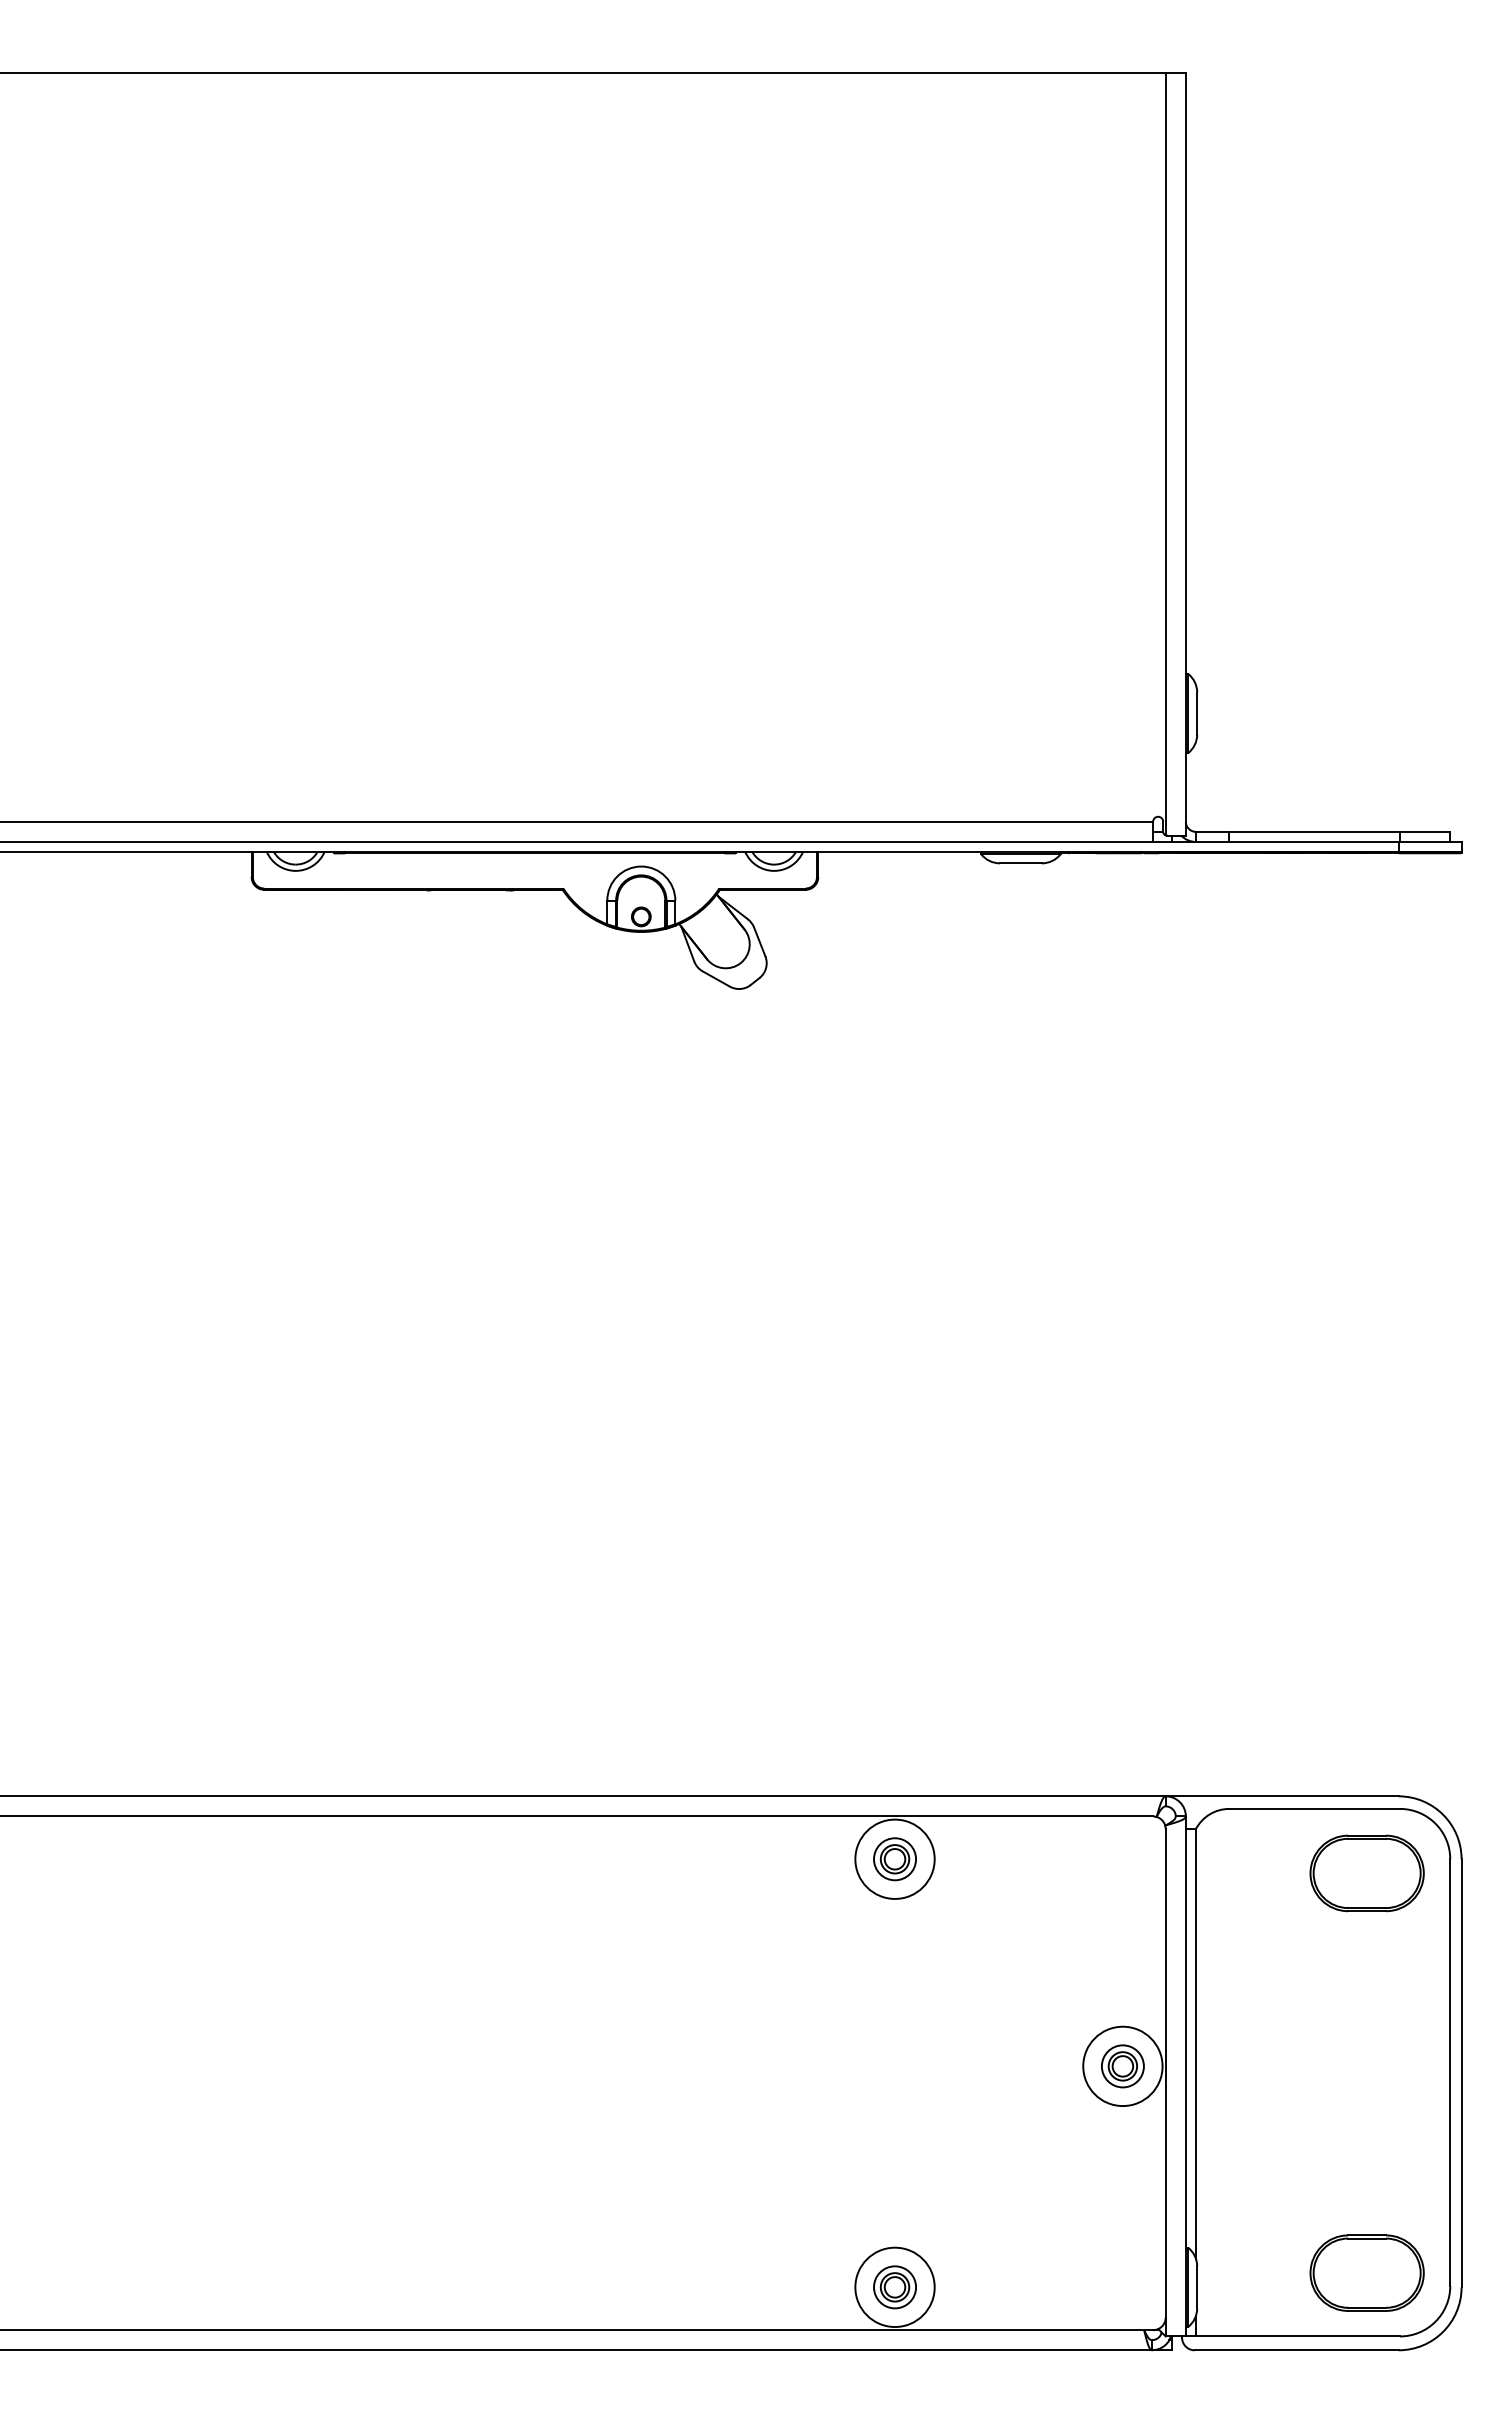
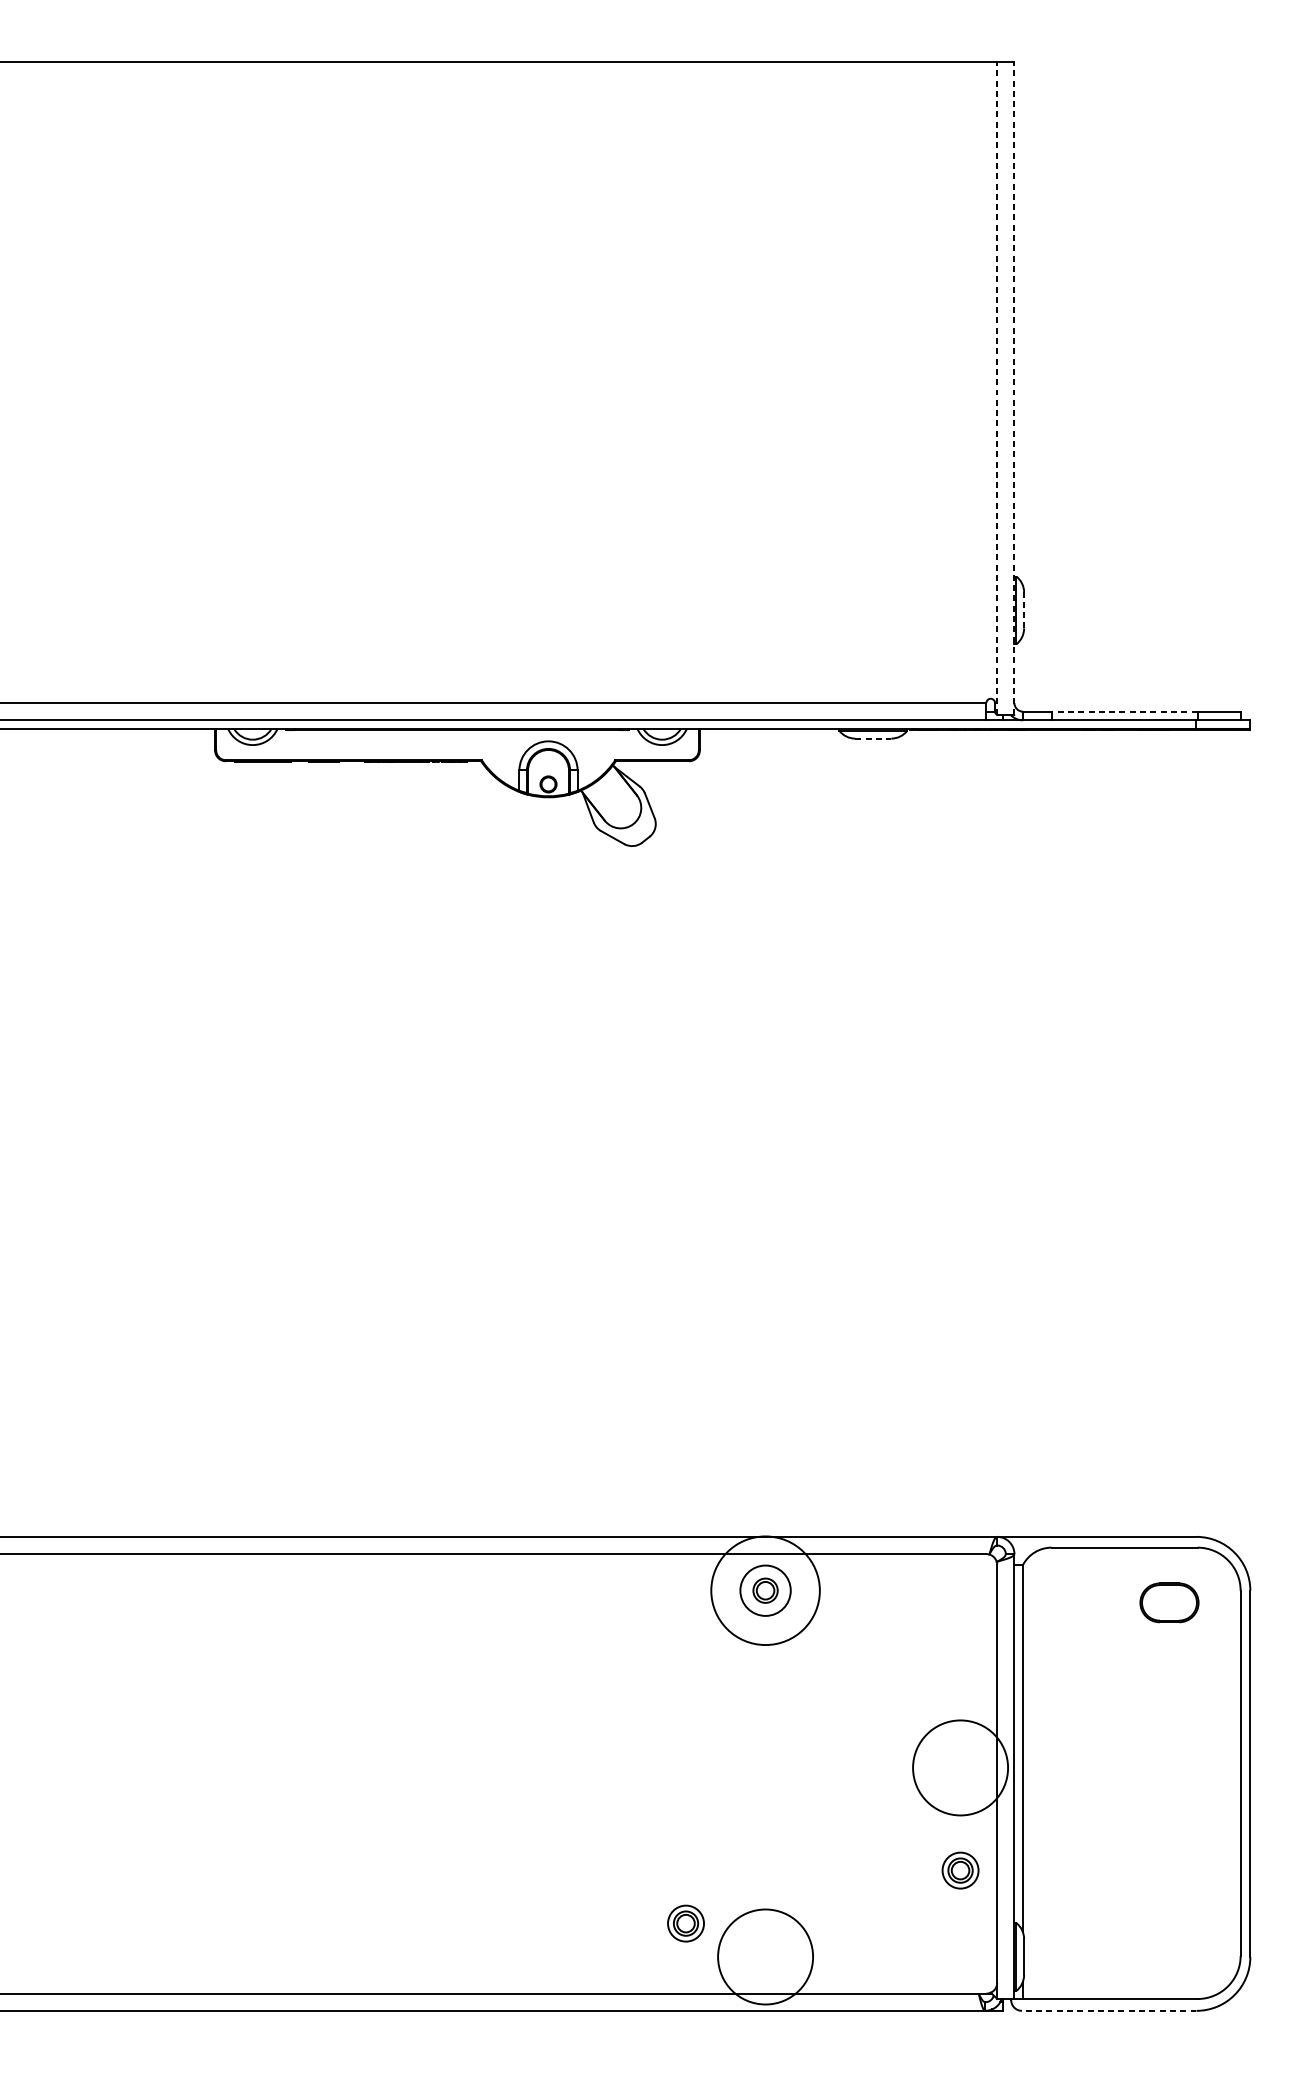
line: (1165, 453) -> (997, 387), solid -> dashed
line: (1185, 453) -> (1014, 387), solid -> dashed
line: (1197, 713) -> (1024, 610), solid -> dashed
line: (1314, 831) -> (1124, 711), solid -> dashed
line: (1021, 863) -> (873, 738), solid -> dashed
circle: (894, 1858) -> (765, 1590), size x1.6
circle: (895, 1859) -> (765, 1590), size x1.4
part: (1366, 1873) -> (1168, 1602), size x0.6
circle: (1122, 2066) -> (960, 1768), size x1.4
part: (1122, 2066) -> (960, 1870), moved
part: (1366, 2272) -> (1168, 1944), removed
circle: (894, 2287) -> (765, 1957), size x1.4
part: (894, 2287) -> (685, 1923), moved
line: (1296, 2350) -> (1109, 2011), solid -> dashed

